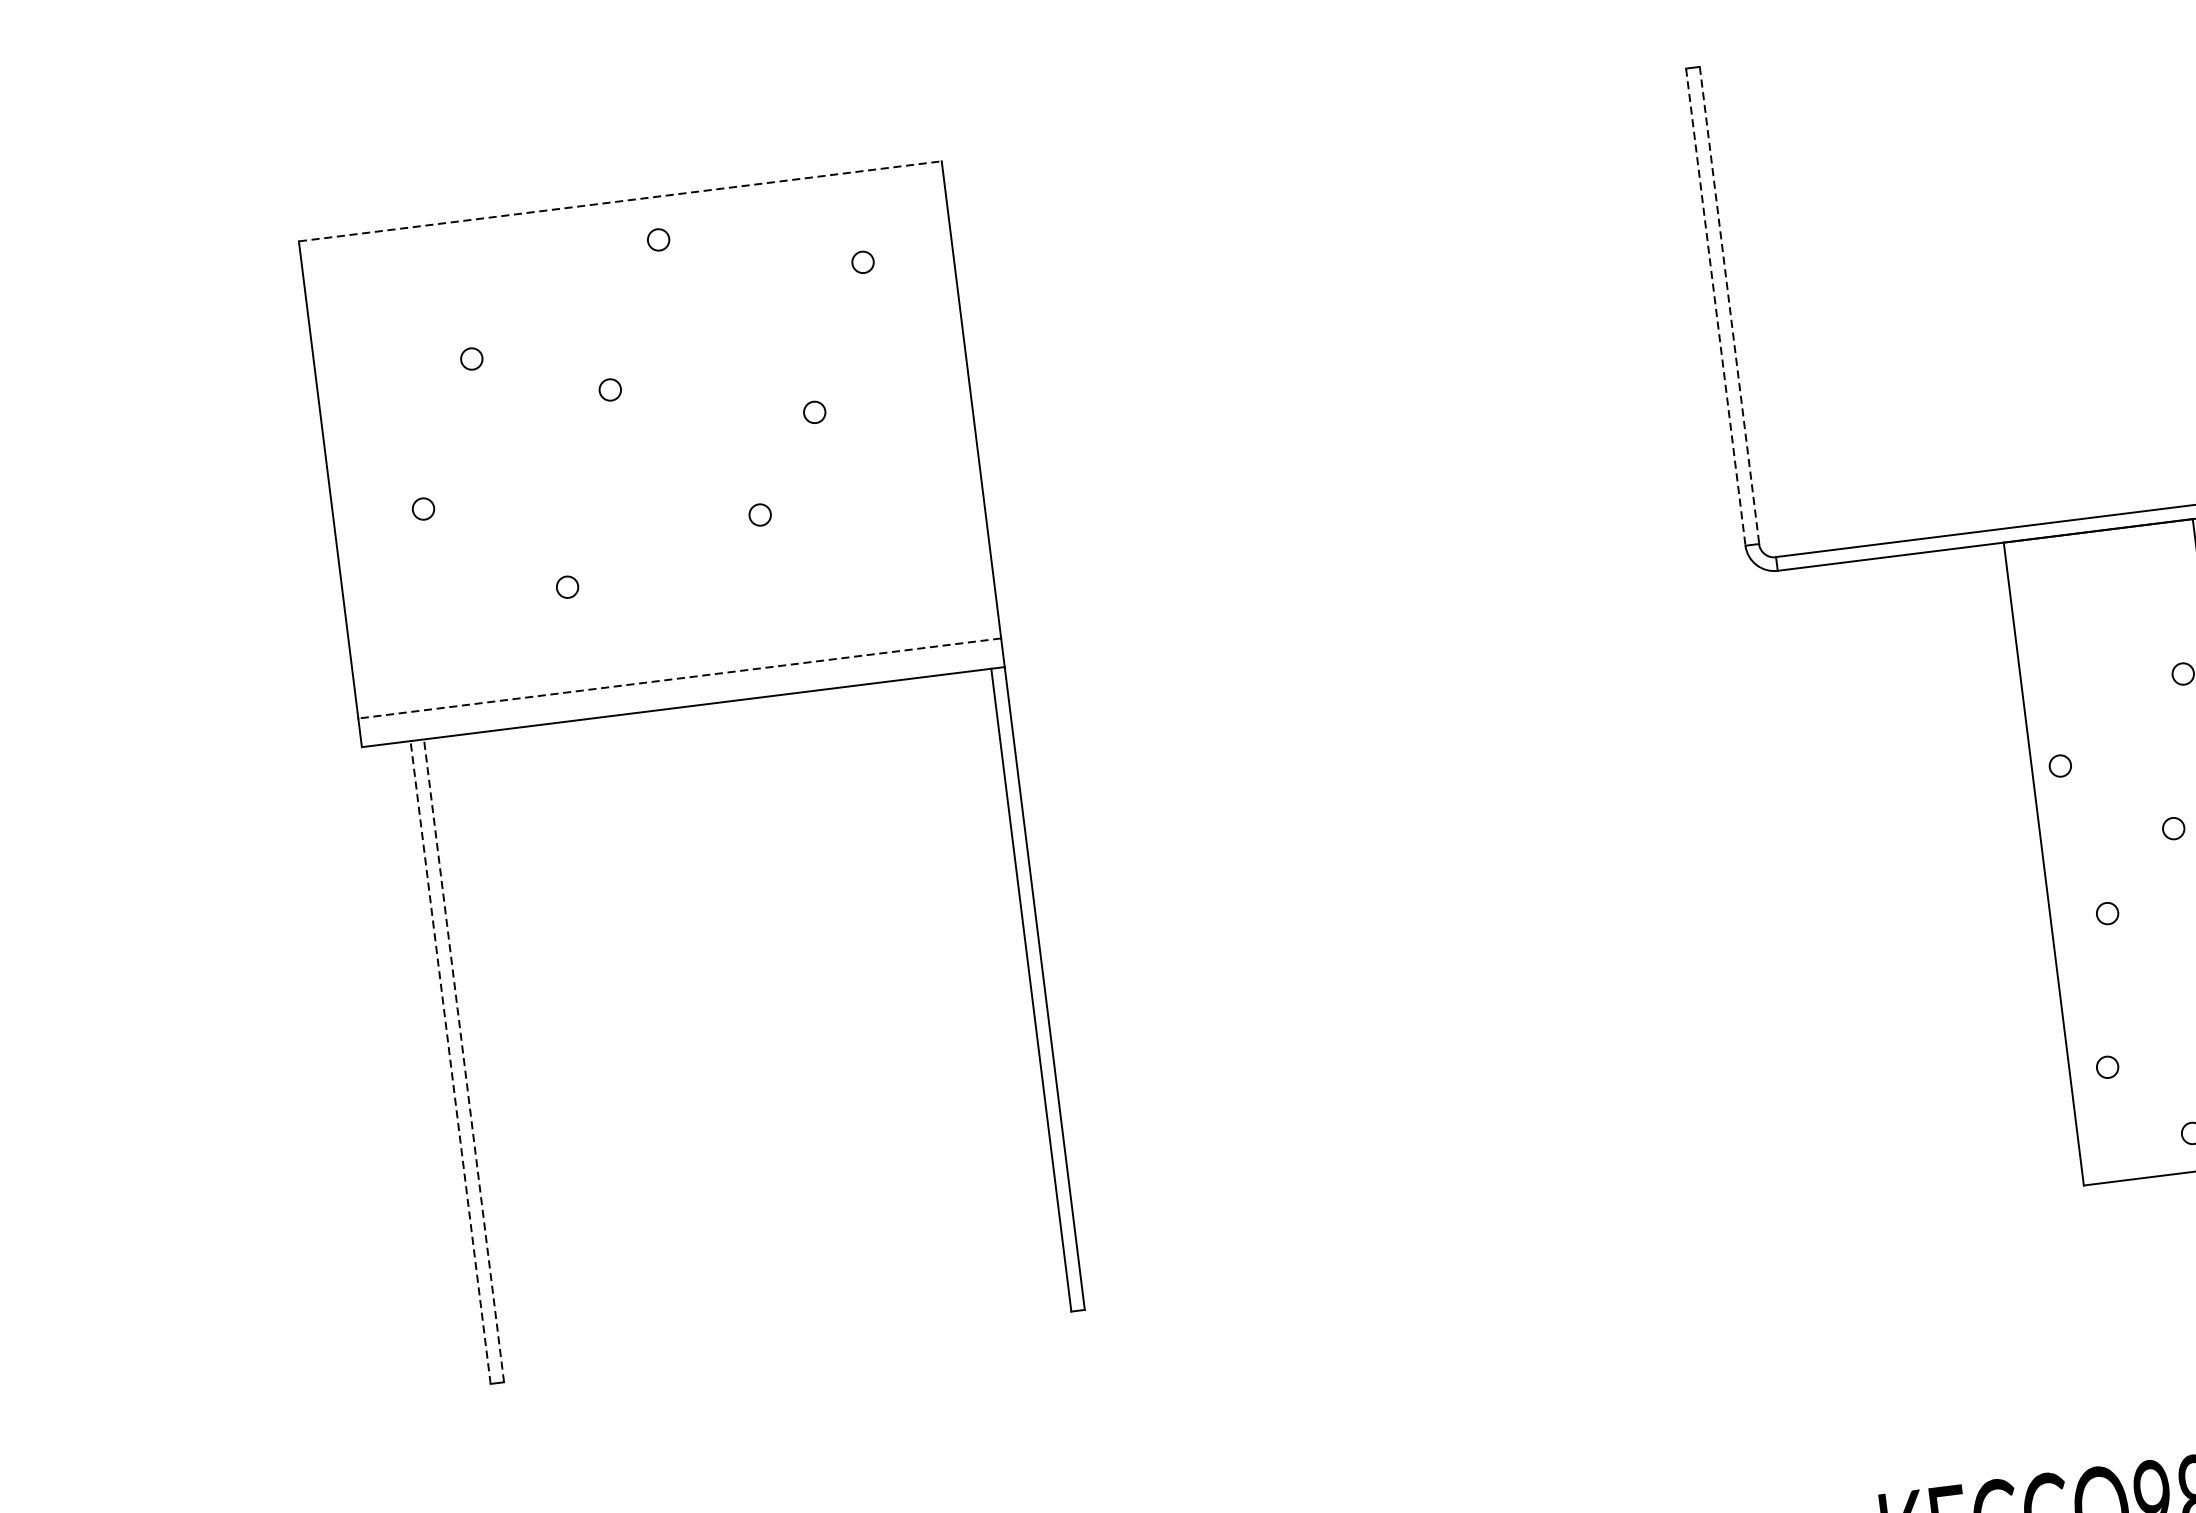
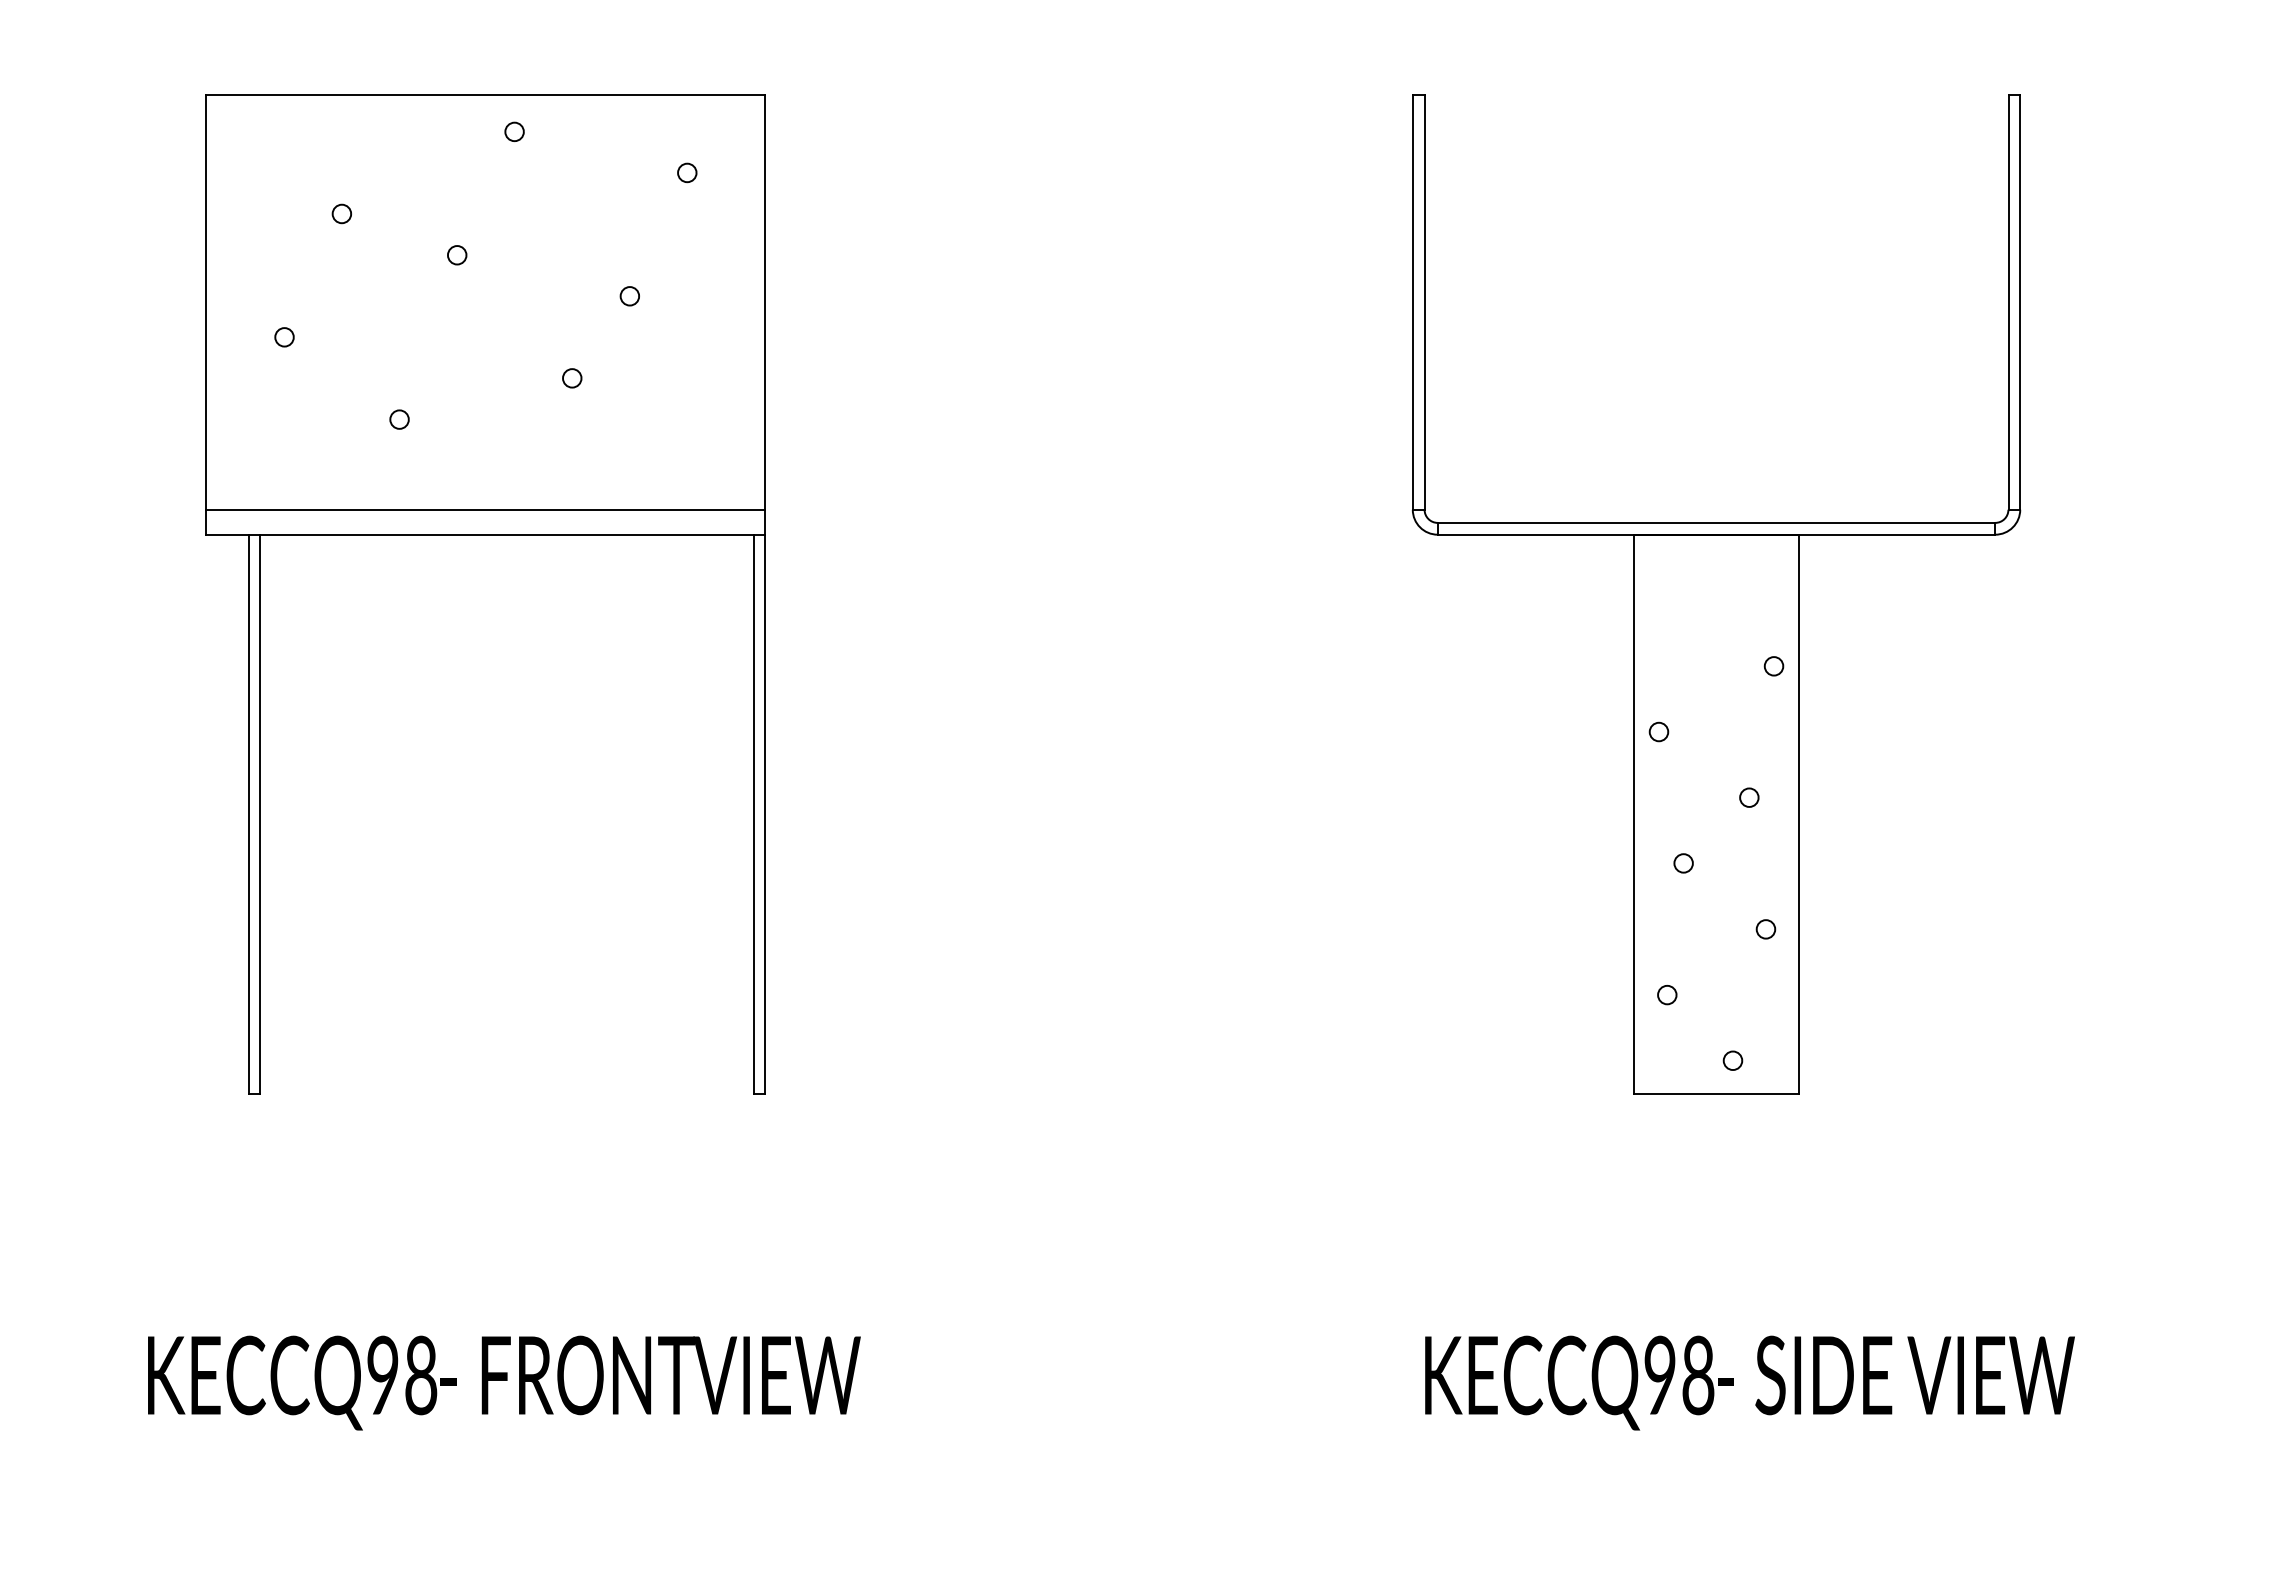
line: (619, 201) -> (485, 94), dashed -> solid
line: (1729, 305) -> (1424, 302), dashed -> solid
line: (1715, 307) -> (1412, 302), dashed -> solid
line: (679, 678) -> (485, 509), dashed -> solid
line: (464, 1061) -> (260, 814), dashed -> solid
line: (450, 1062) -> (248, 814), dashed -> solid

